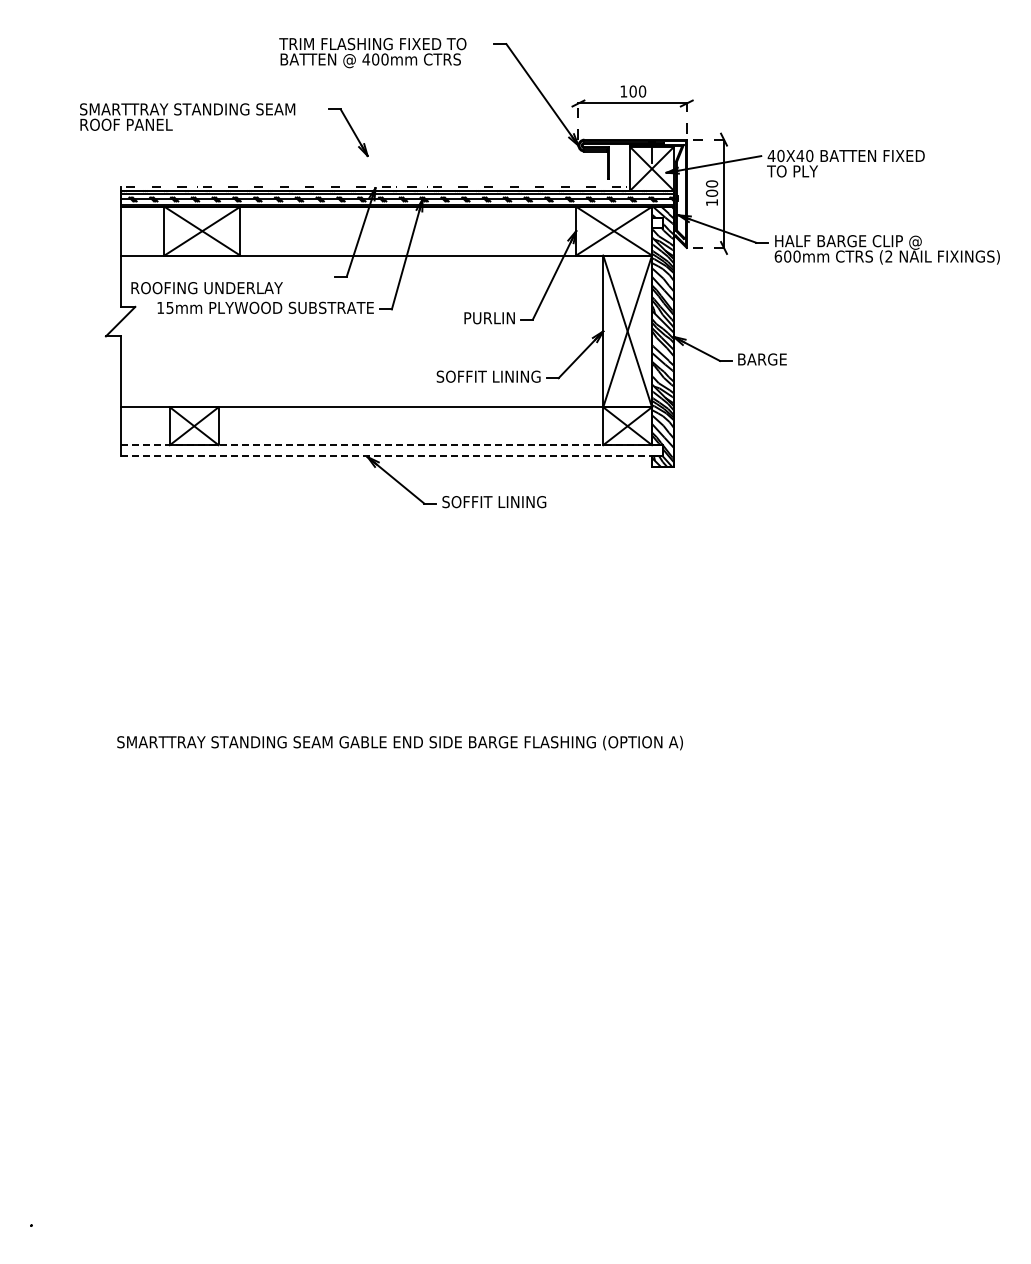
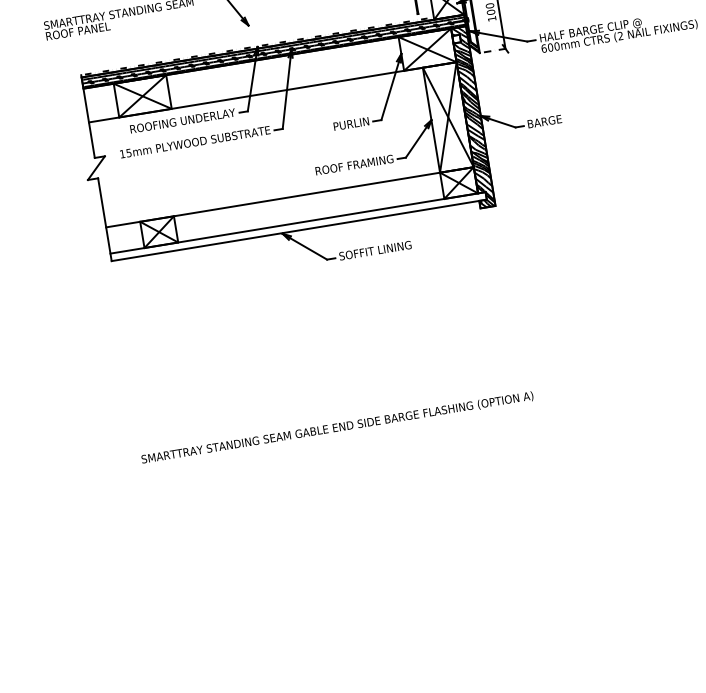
text: (206, 288) -> (182, 121), moved
text: (470, 376) -> (344, 166), SOFFIT LINING -> ROOF FRAMING
line: (386, 445) -> (294, 223), dashed -> solid
line: (386, 456) -> (295, 231), dashed -> solid

